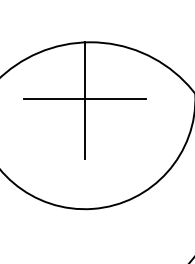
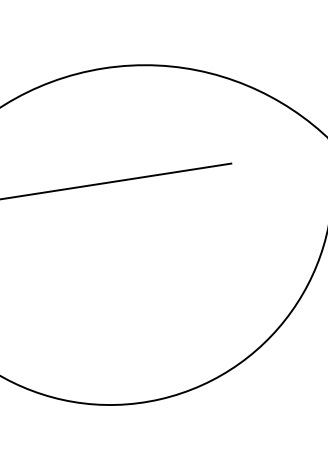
line: (84, 100) -> (109, 186), removed

